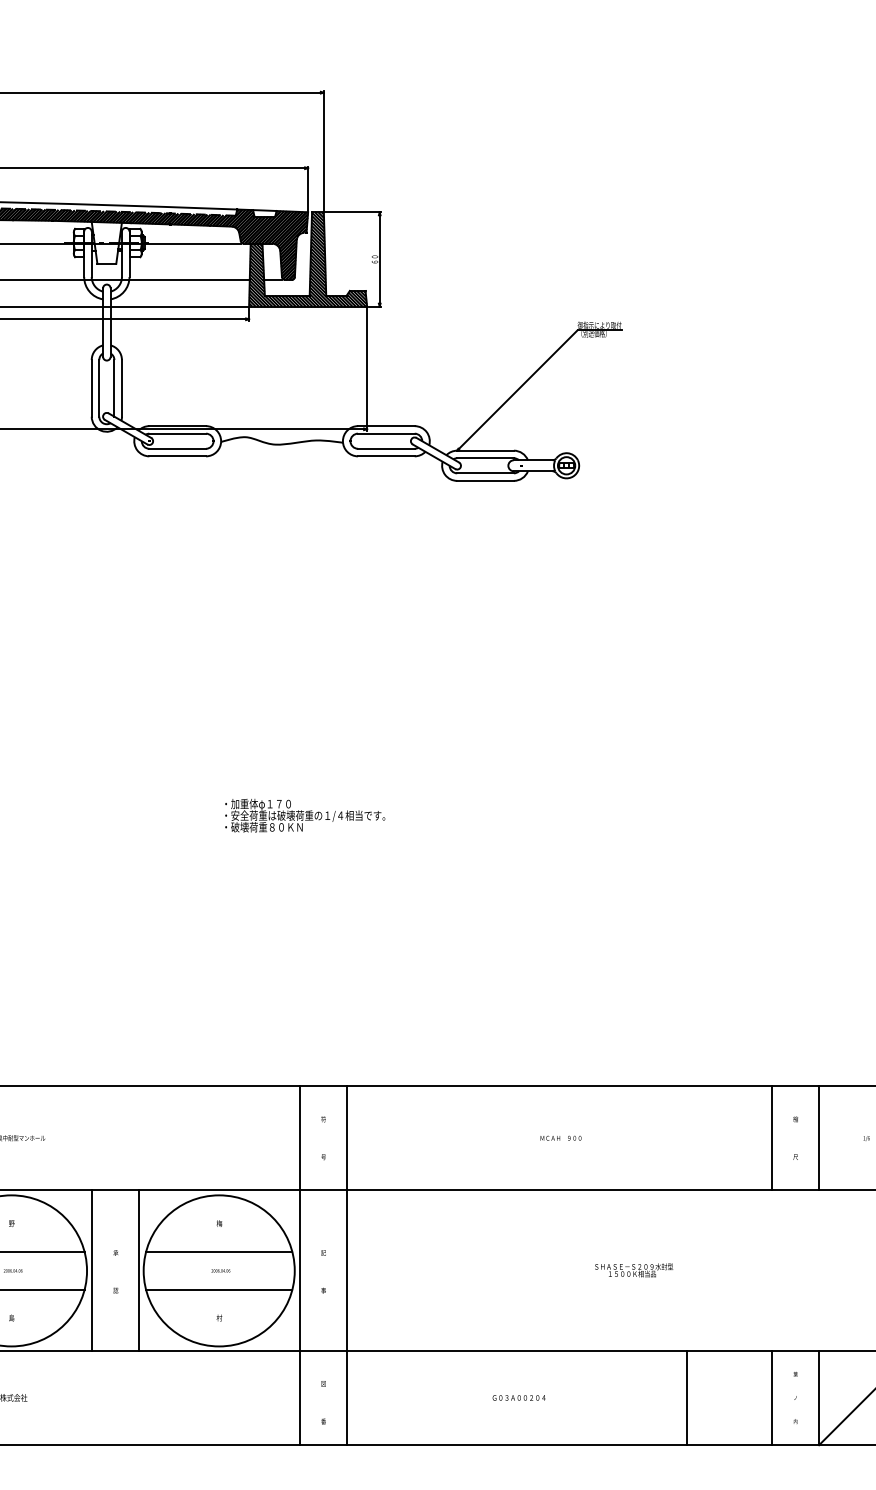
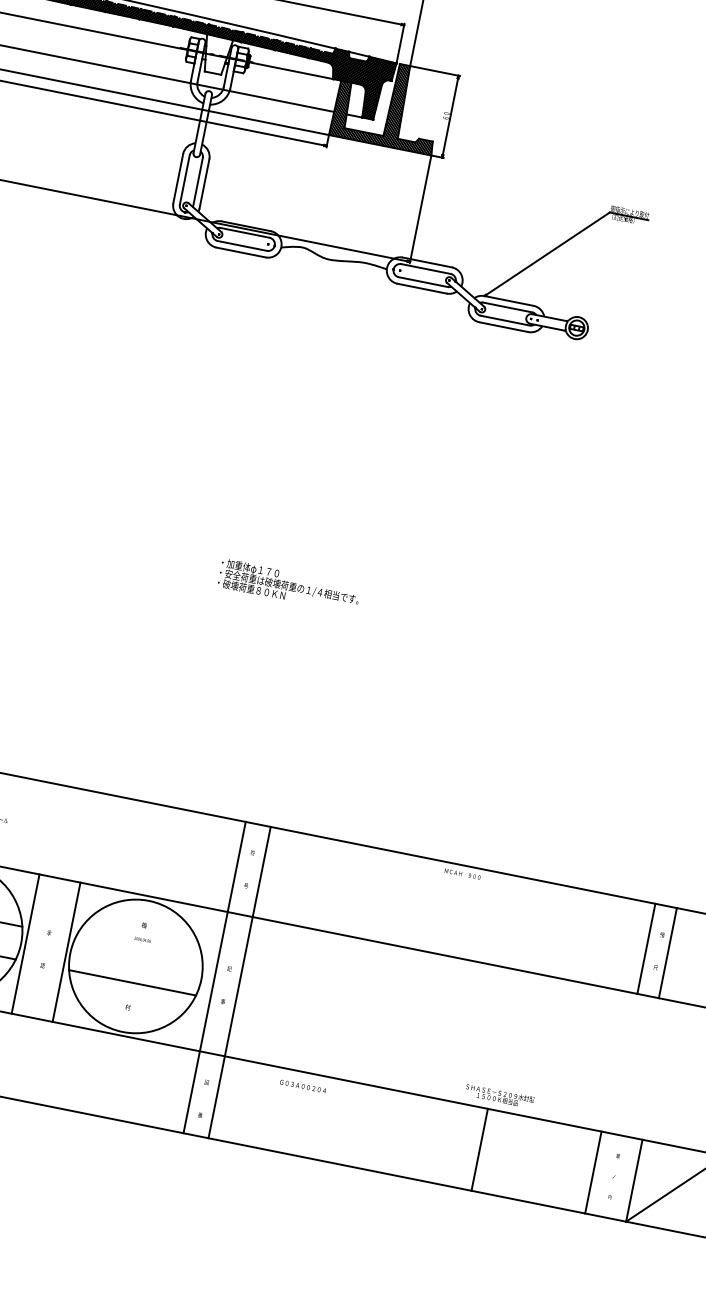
text: (560, 1137) -> (462, 873), moved
line: (771, 1138) -> (667, 953), moved
line: (819, 1138) -> (646, 949), moved
line: (219, 1252) -> (139, 950), removed
line: (299, 1265) -> (239, 982), moved
line: (347, 1265) -> (215, 977), moved
text: (220, 1270) -> (142, 939), moved
text: (634, 1270) -> (499, 1096), moved
text: (518, 1397) -> (302, 1086), moved
line: (686, 1397) -> (479, 1149), moved

